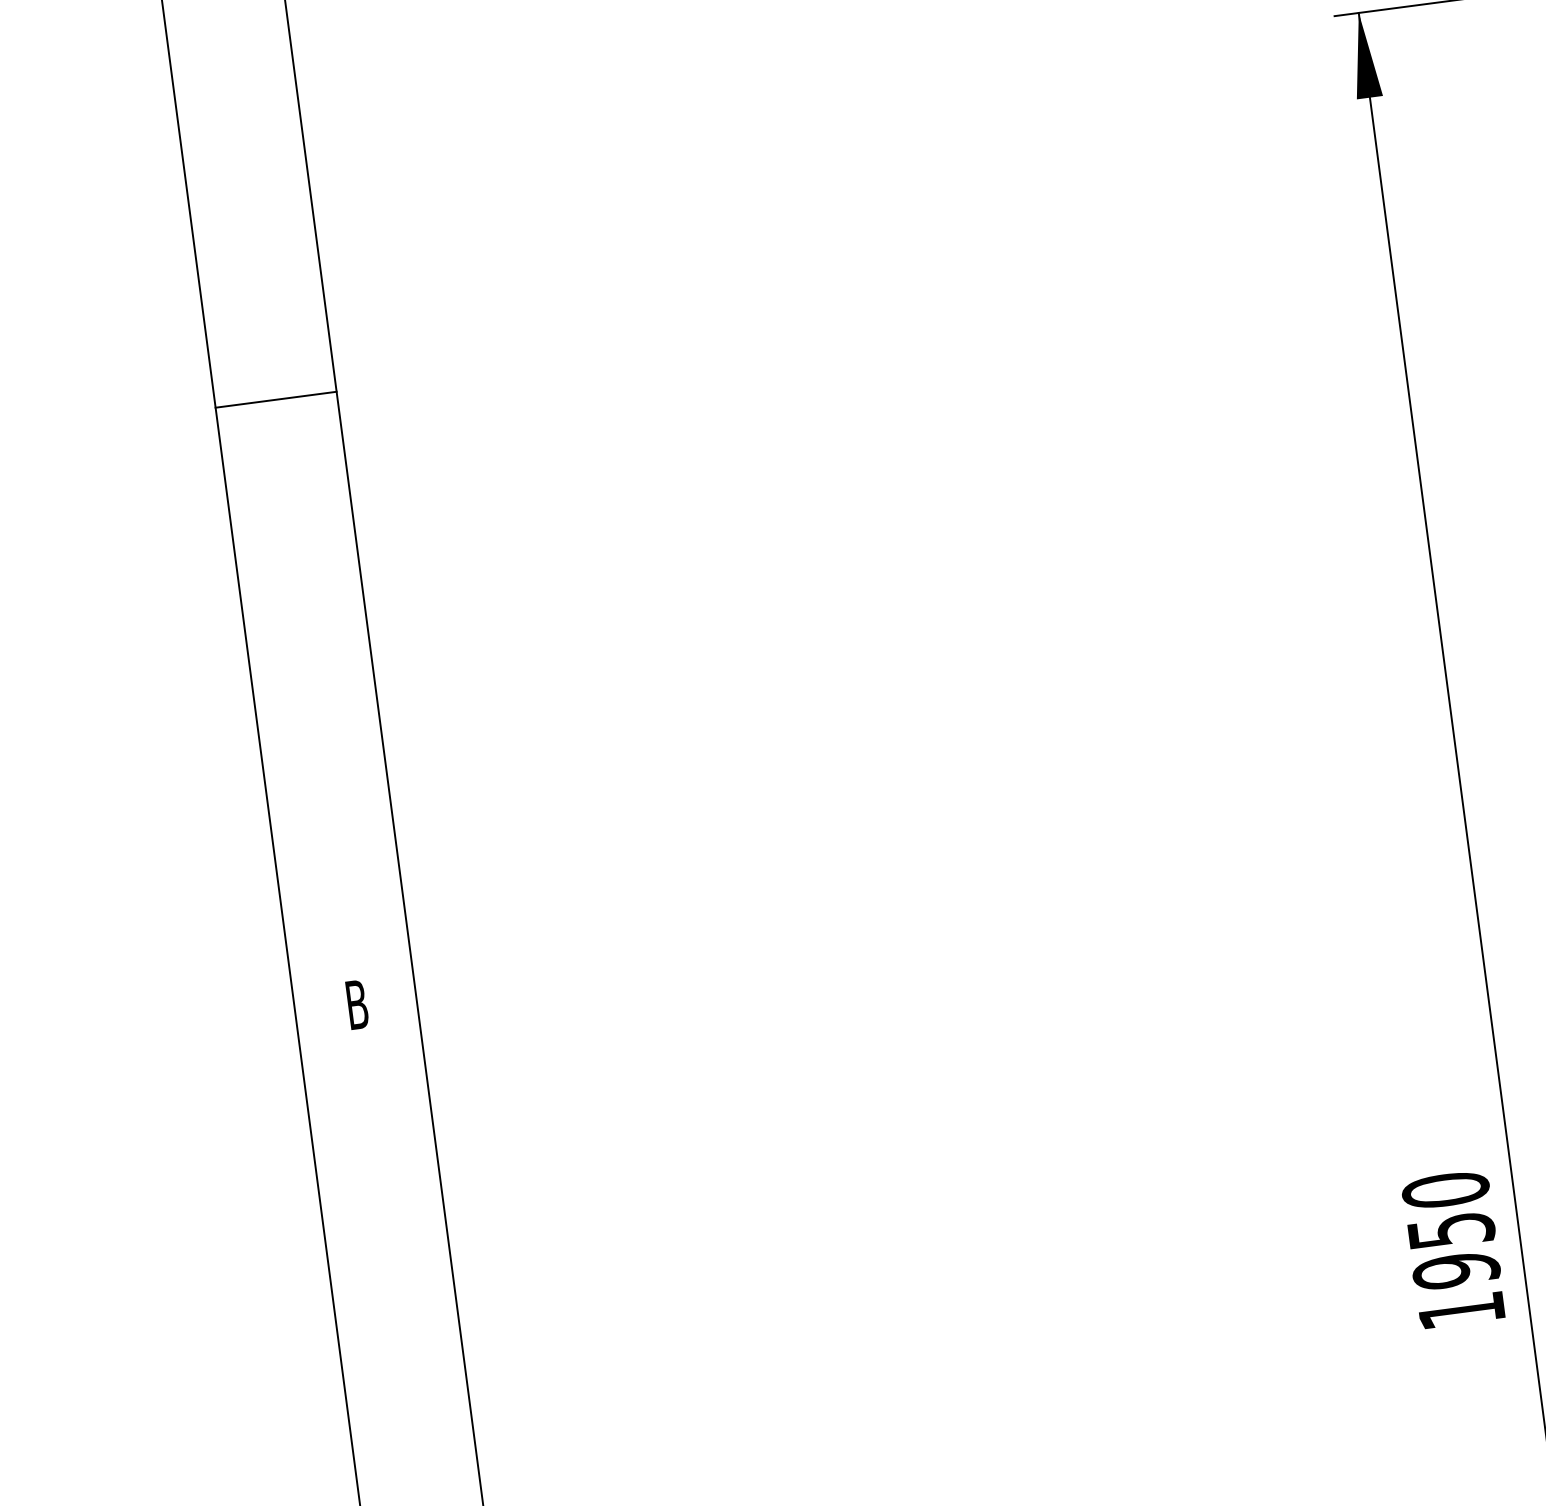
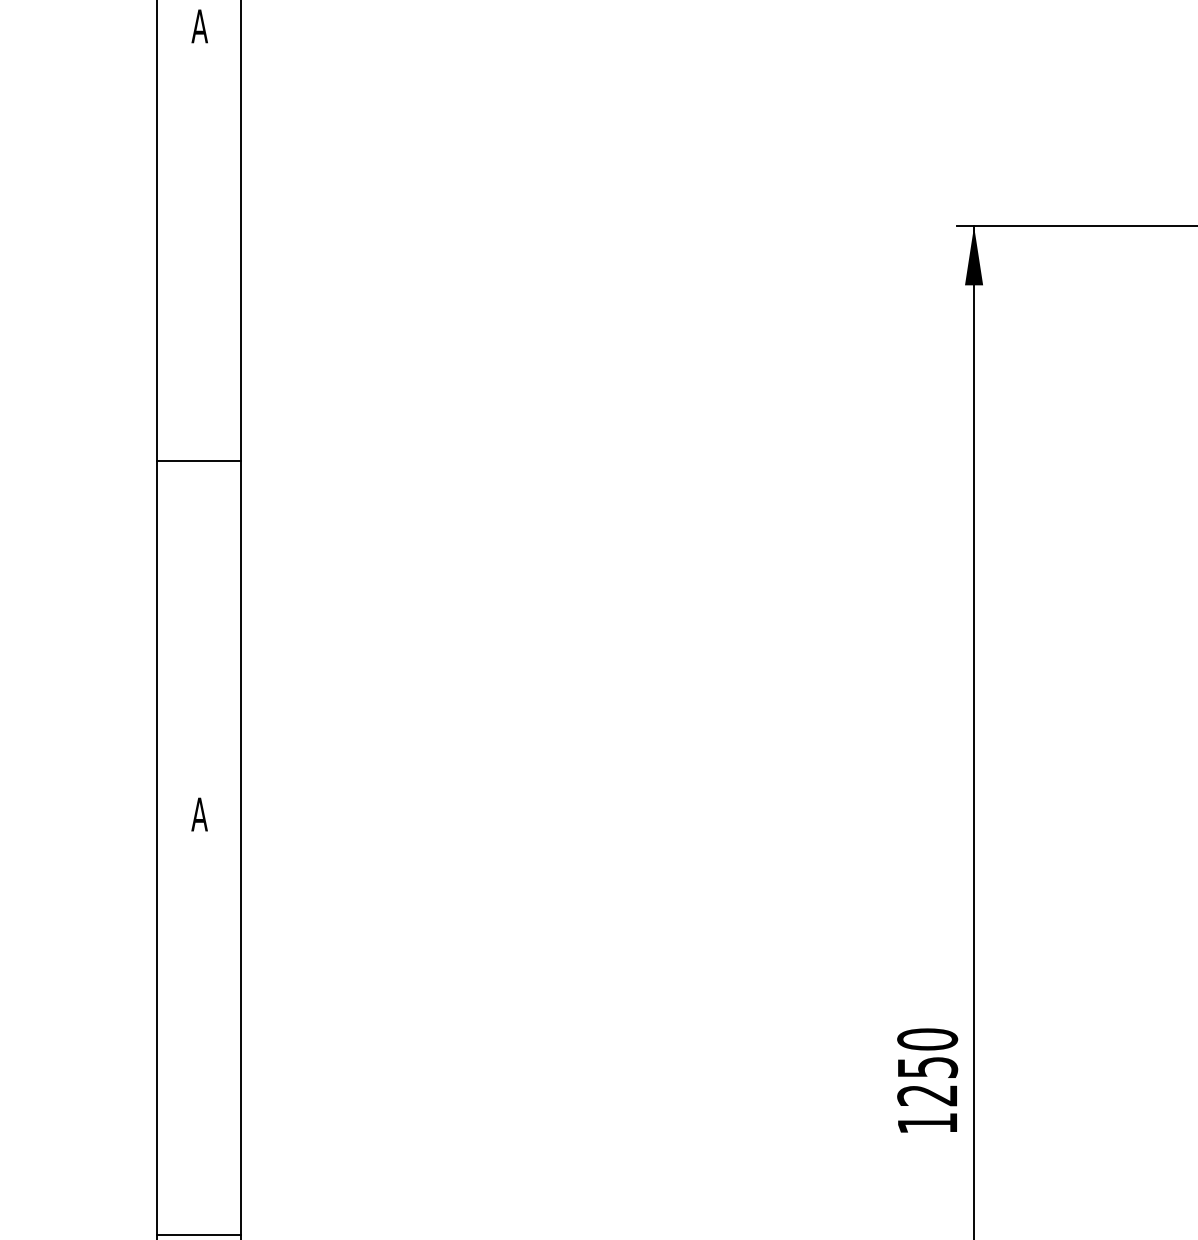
line: (275, 399) -> (198, 461), moved
text: (356, 1004) -> (199, 814), B -> A
text: (1456, 1270) -> (927, 1095), 1950 -> 1250

